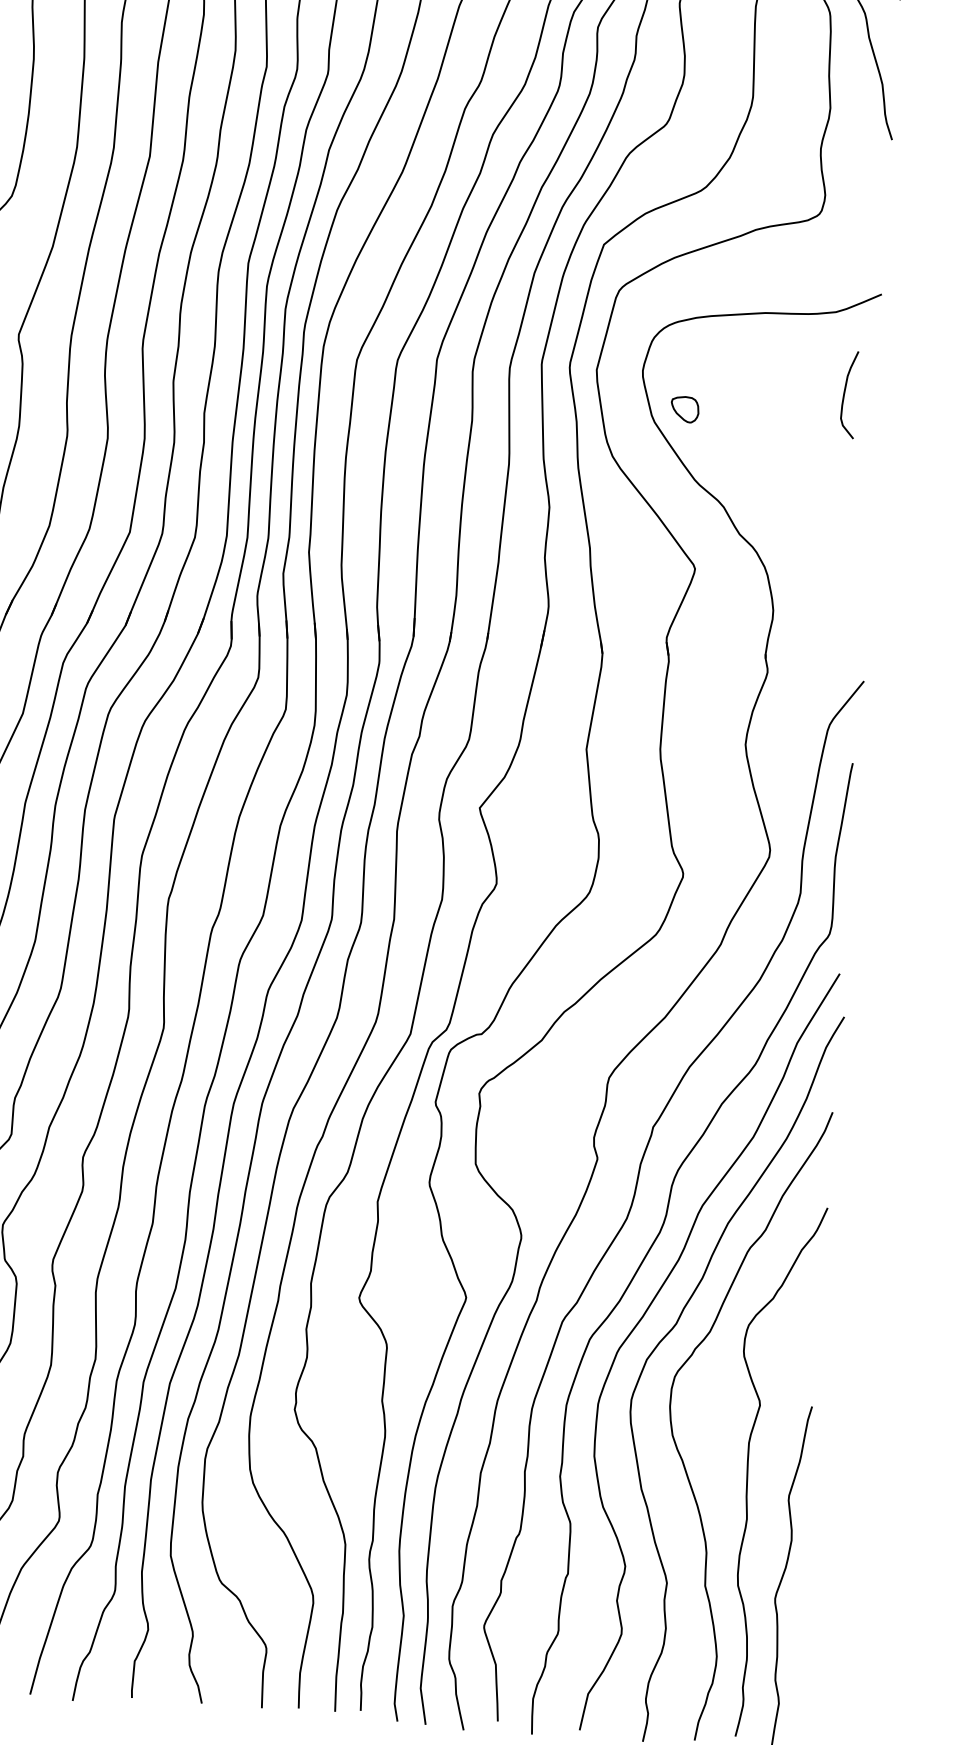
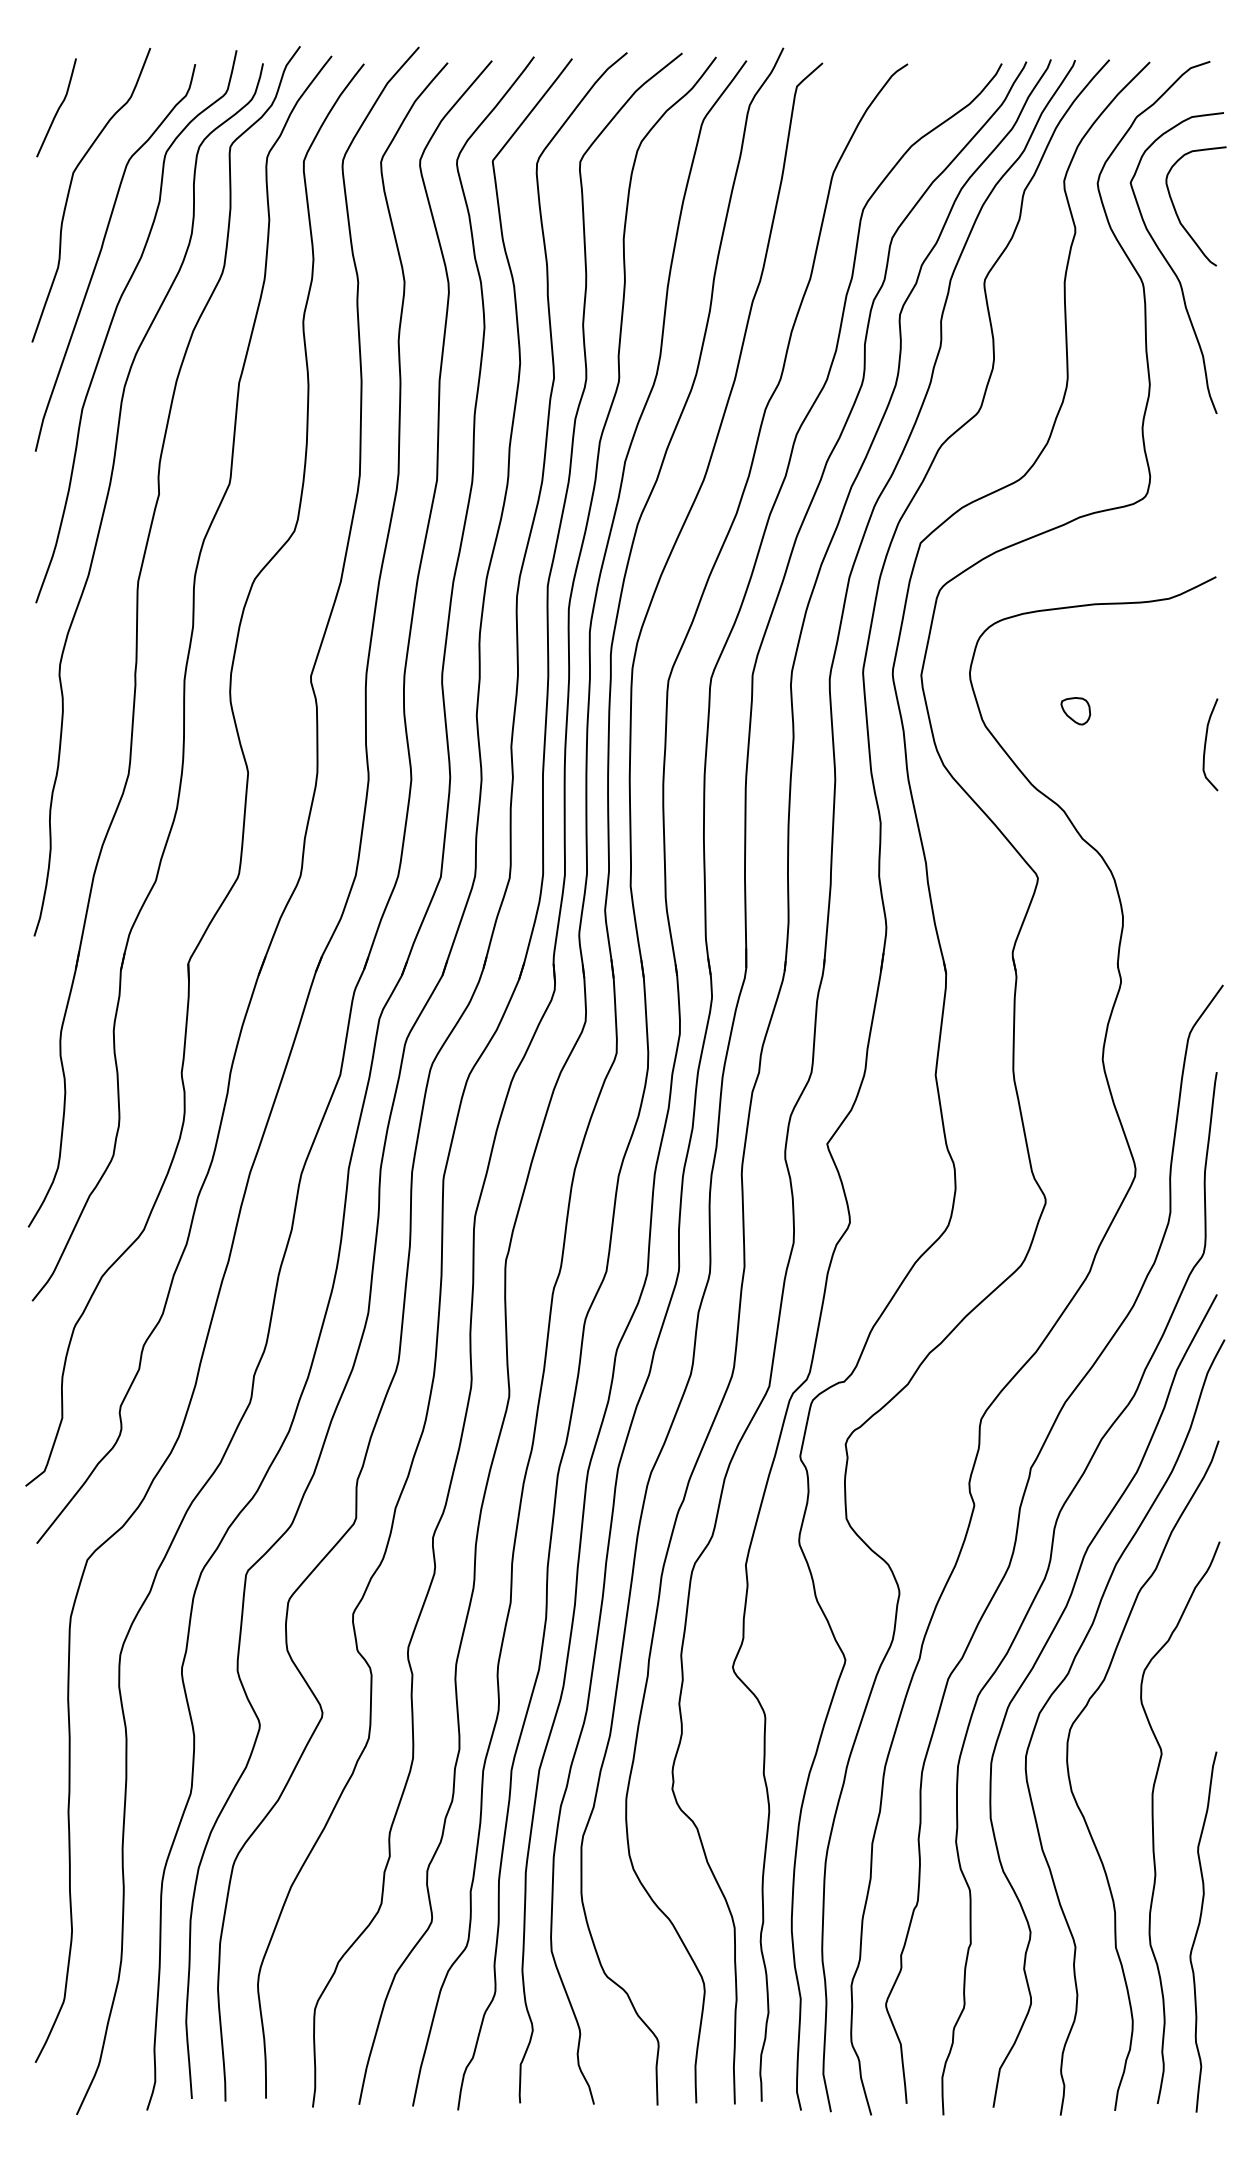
curve: (845, 394) -> (1206, 744), moved
part: (684, 409) -> (1075, 711), moved

